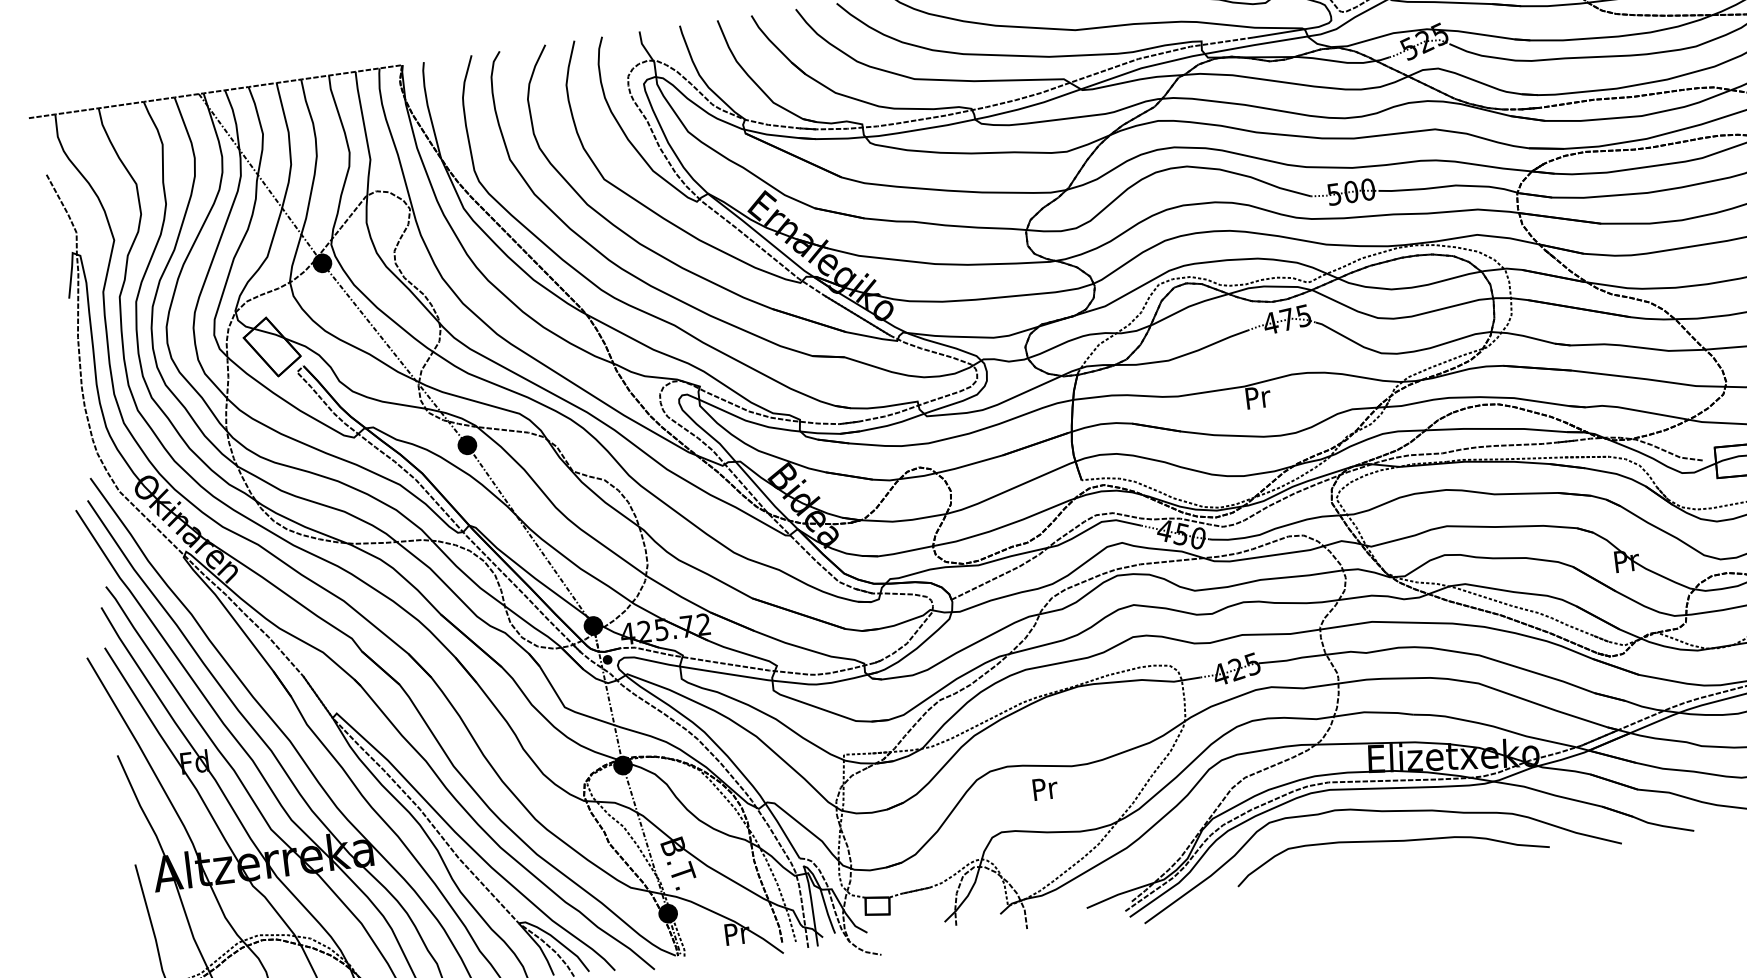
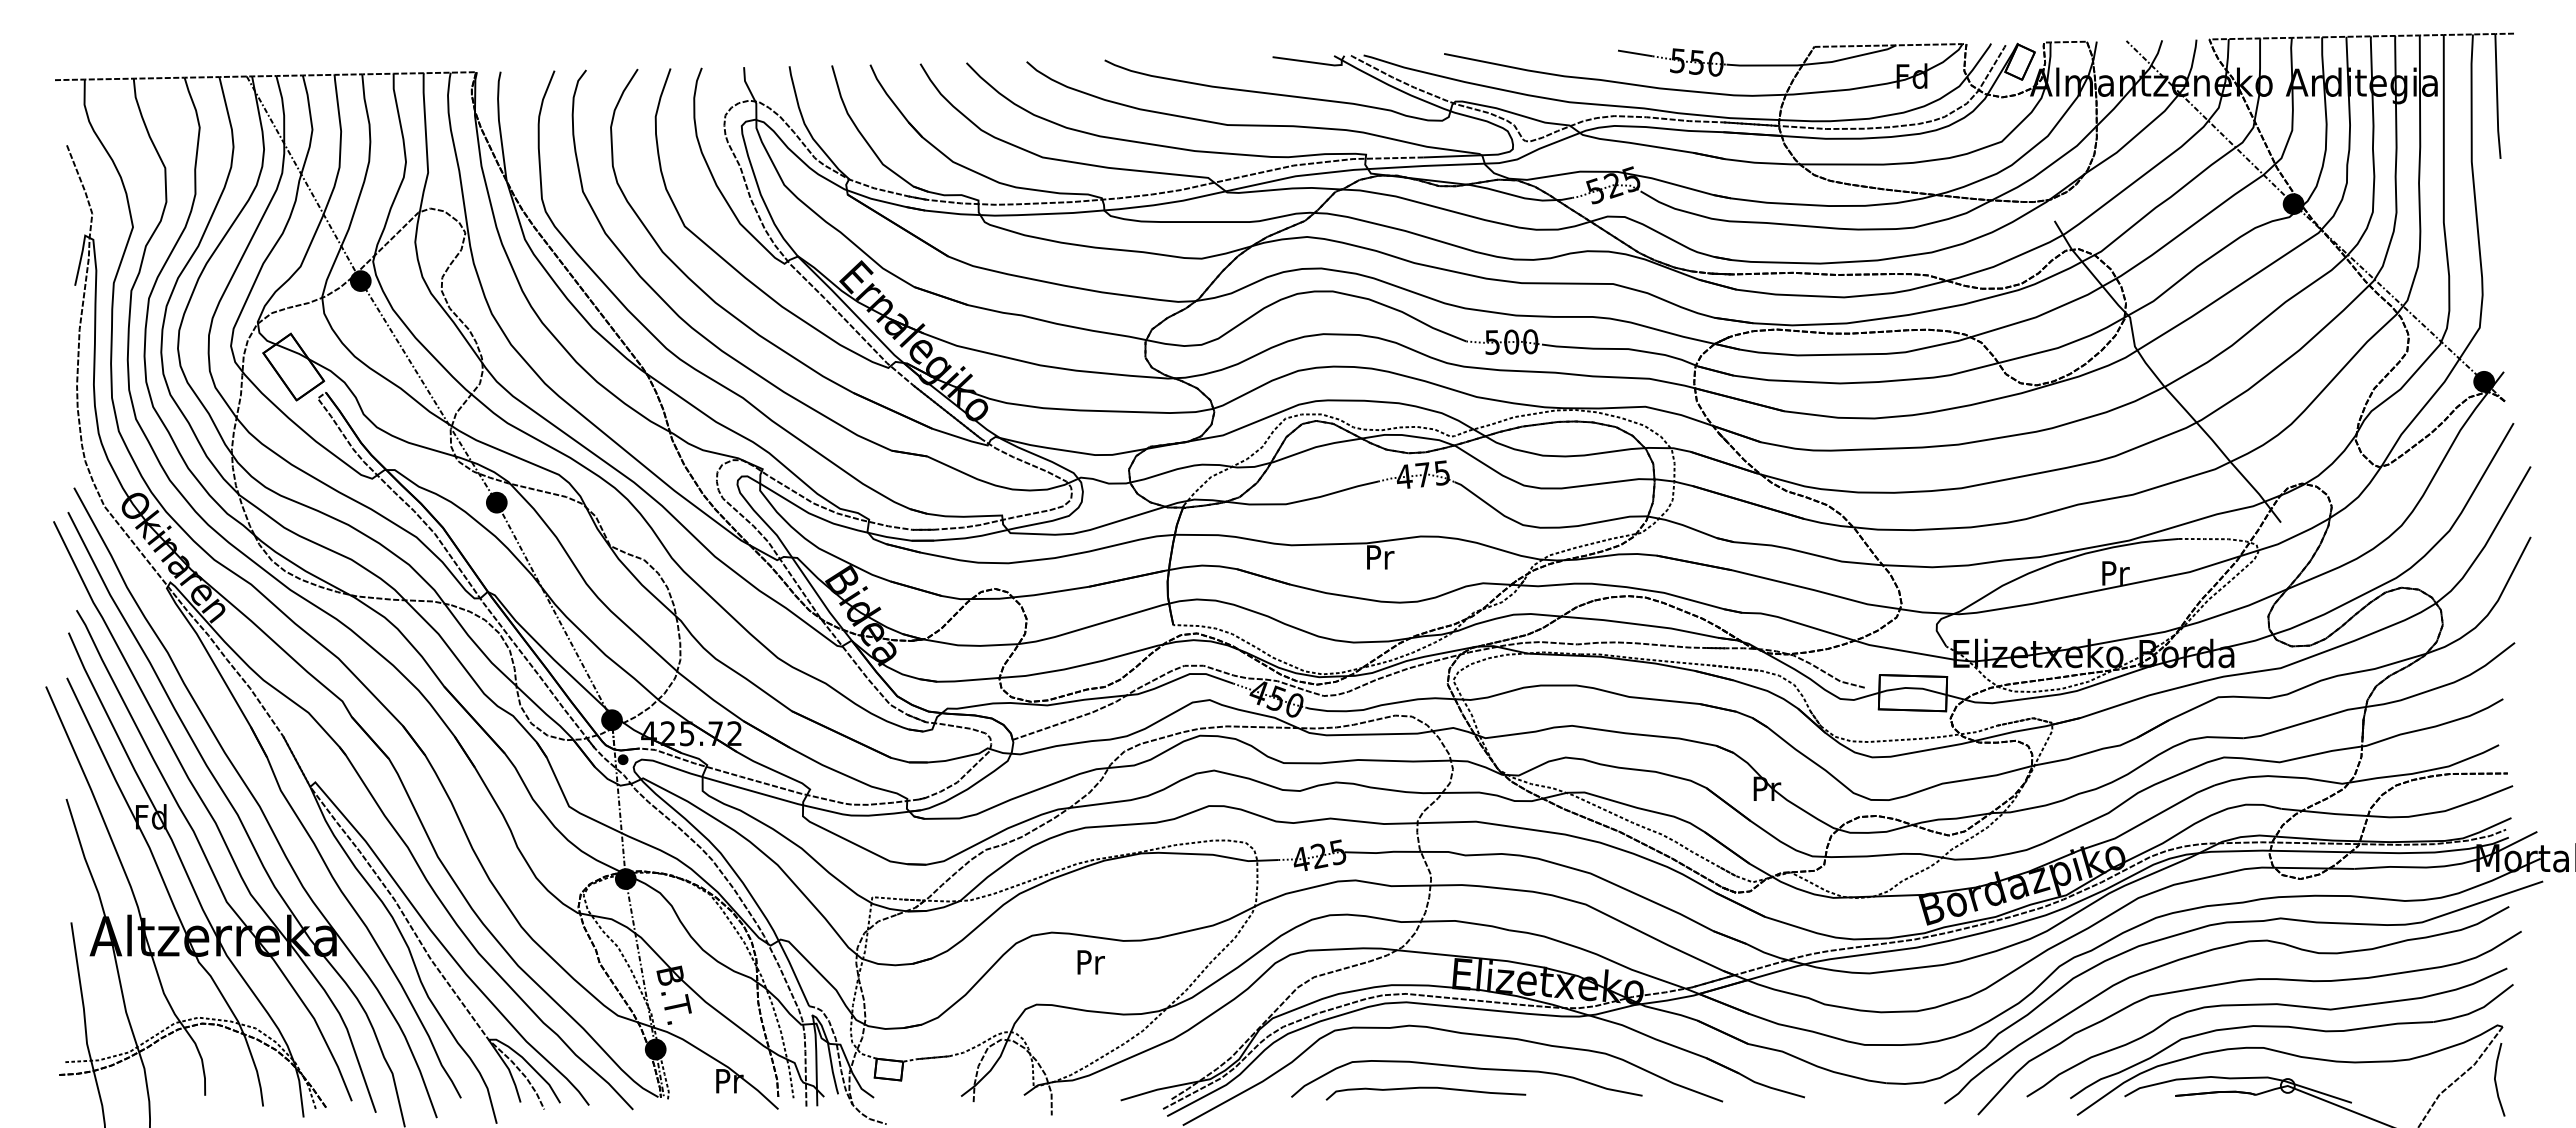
curve: (1356, 864) -> (1425, 1088), added

